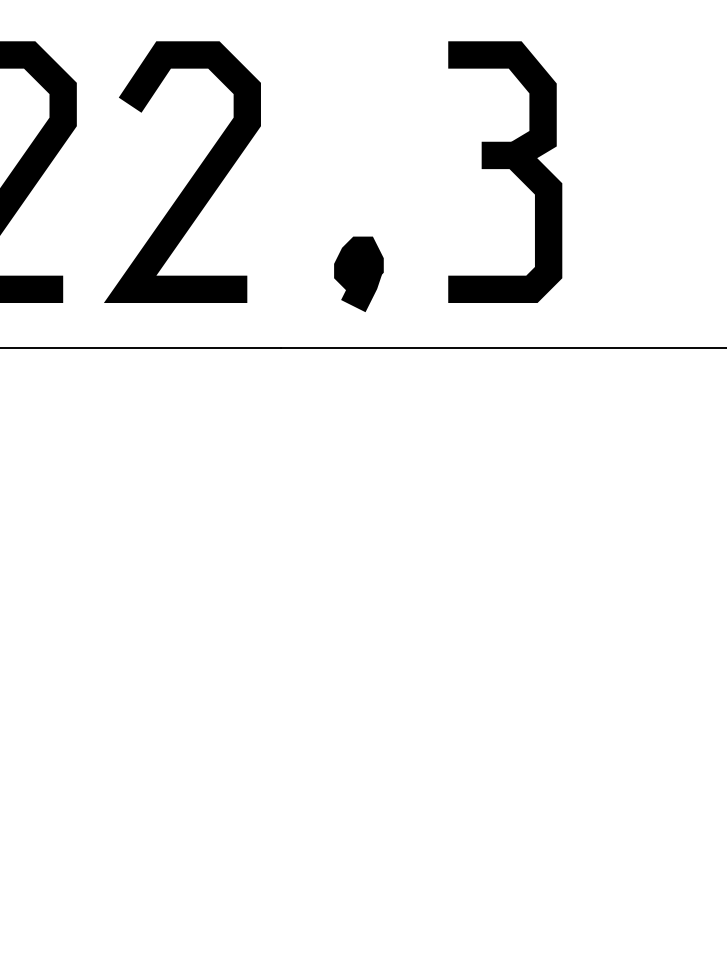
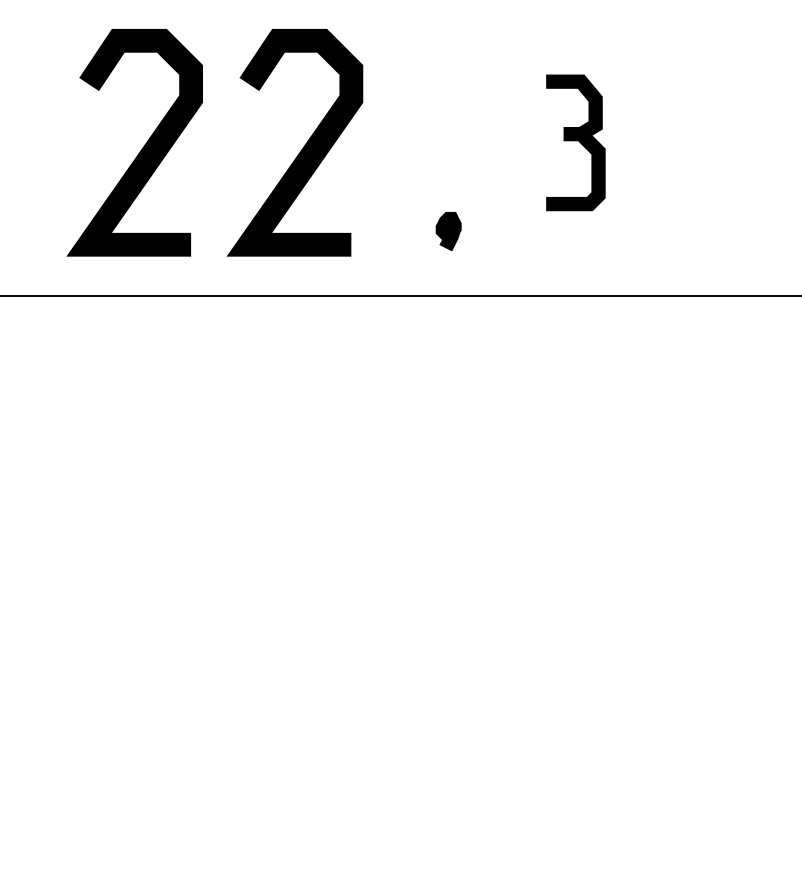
part: (504, 171) -> (575, 142), size x0.6
part: (358, 274) -> (448, 231), size x0.6

